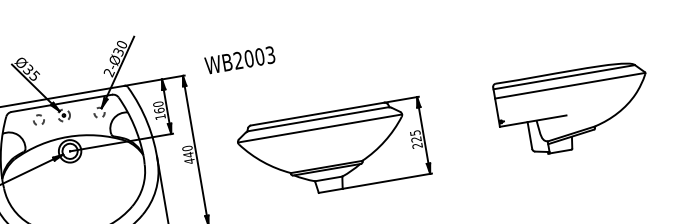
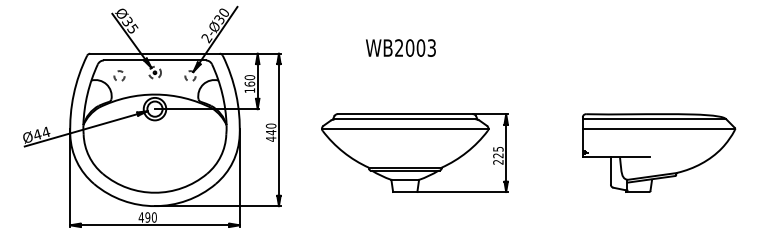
text: (239, 59) -> (400, 47), moved
circle: (38, 119) -> (119, 75), moved

